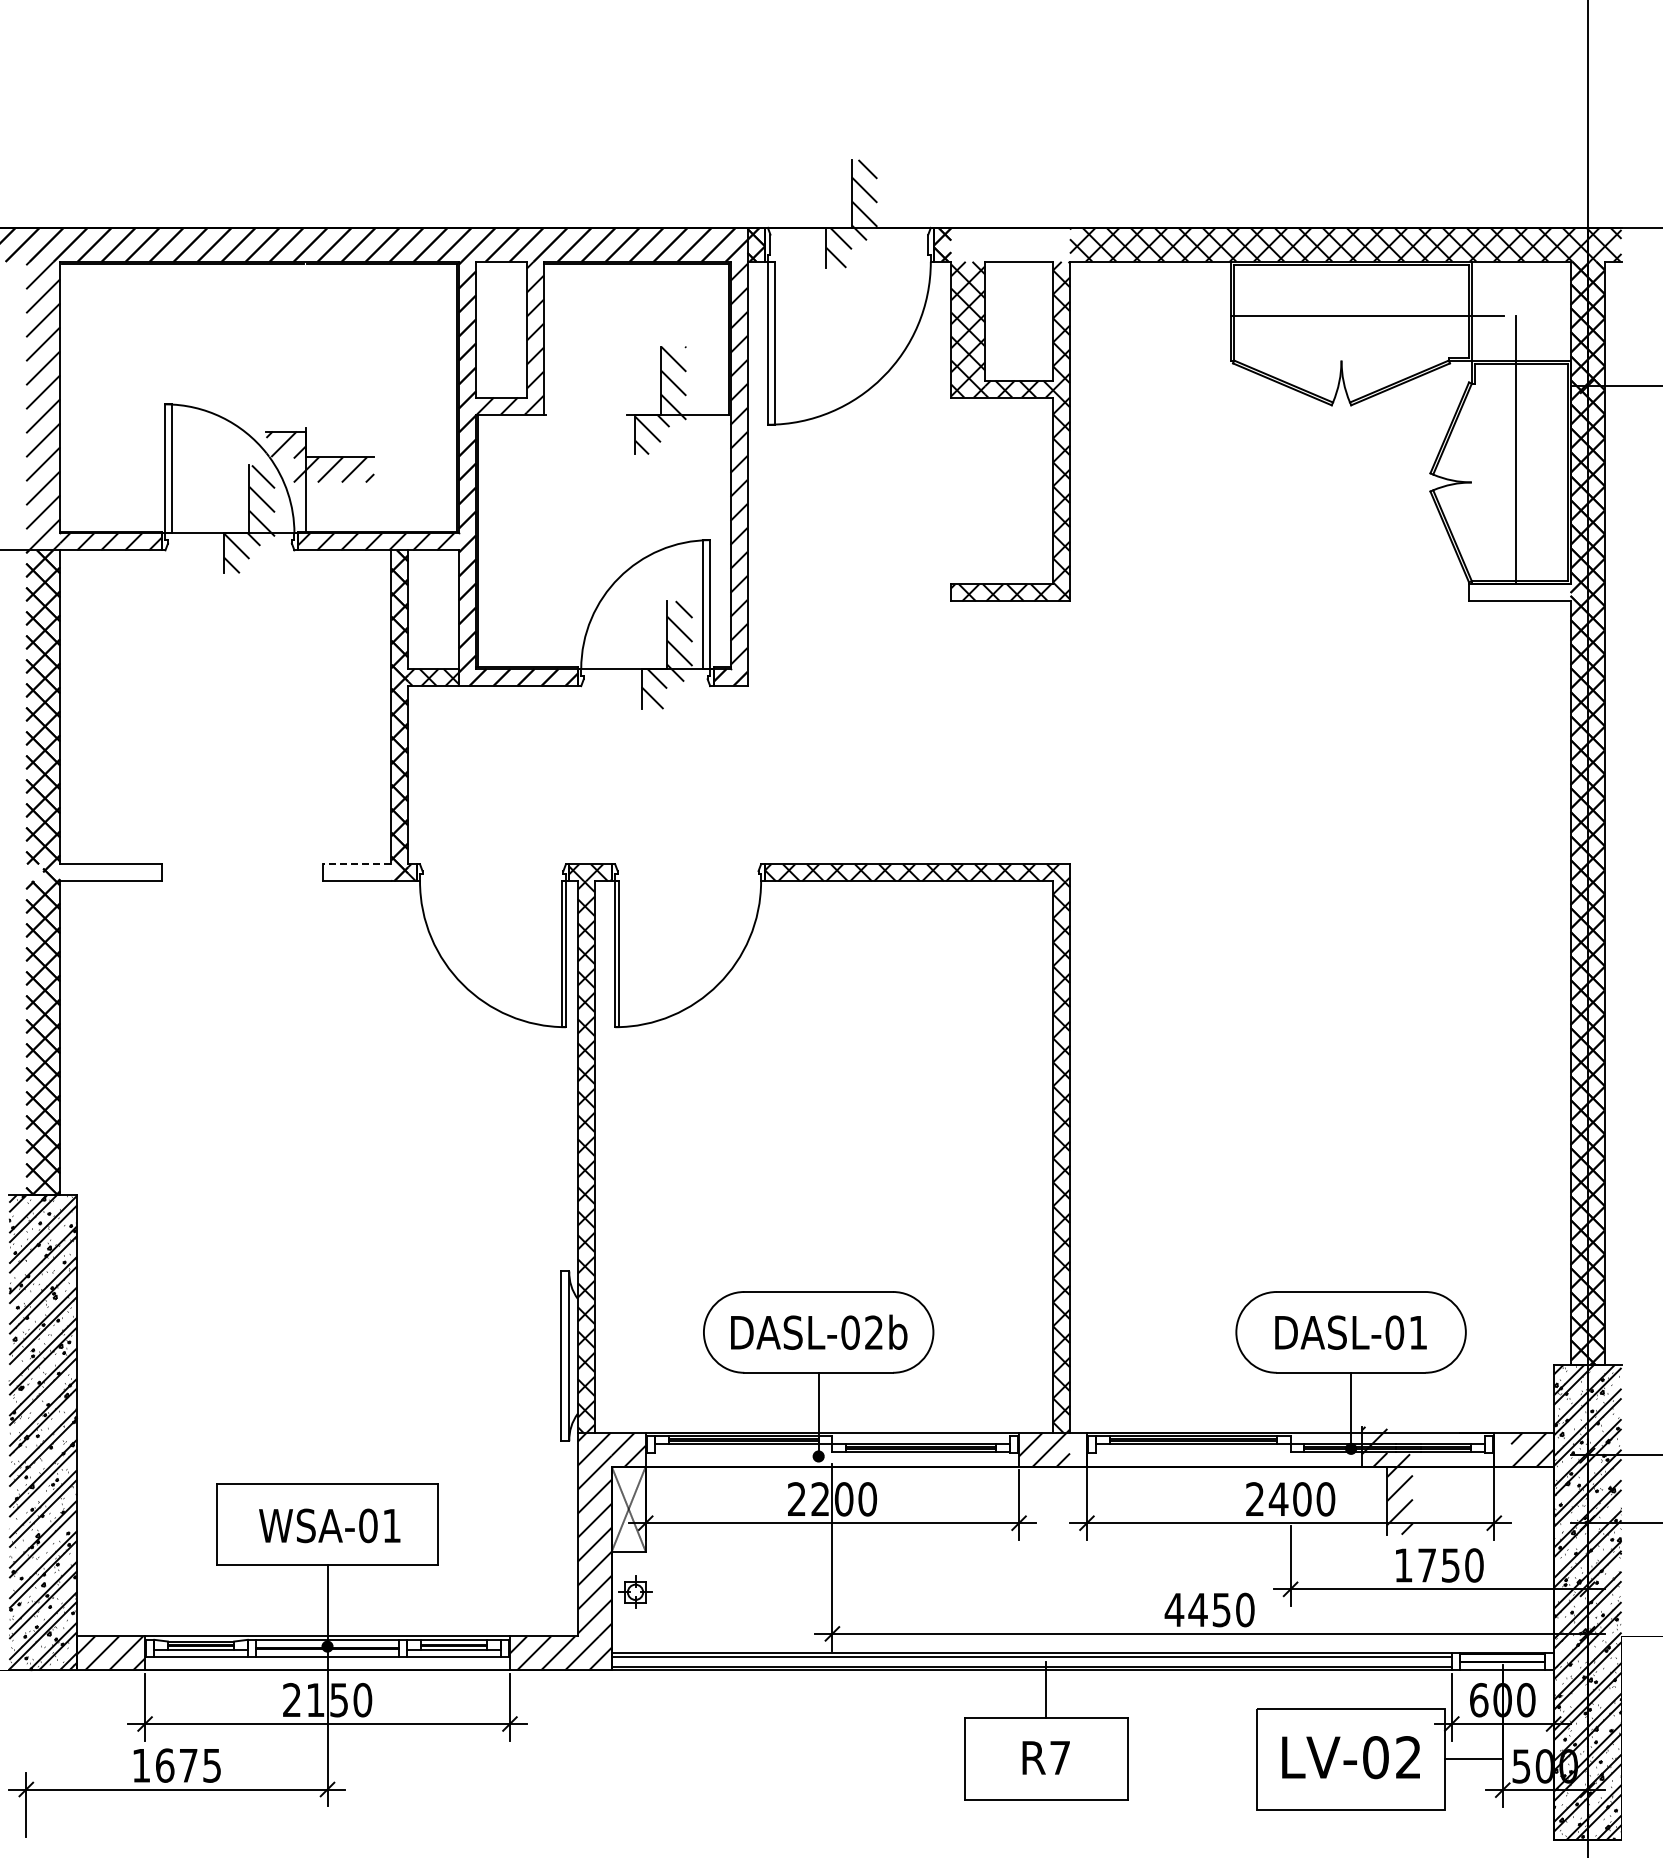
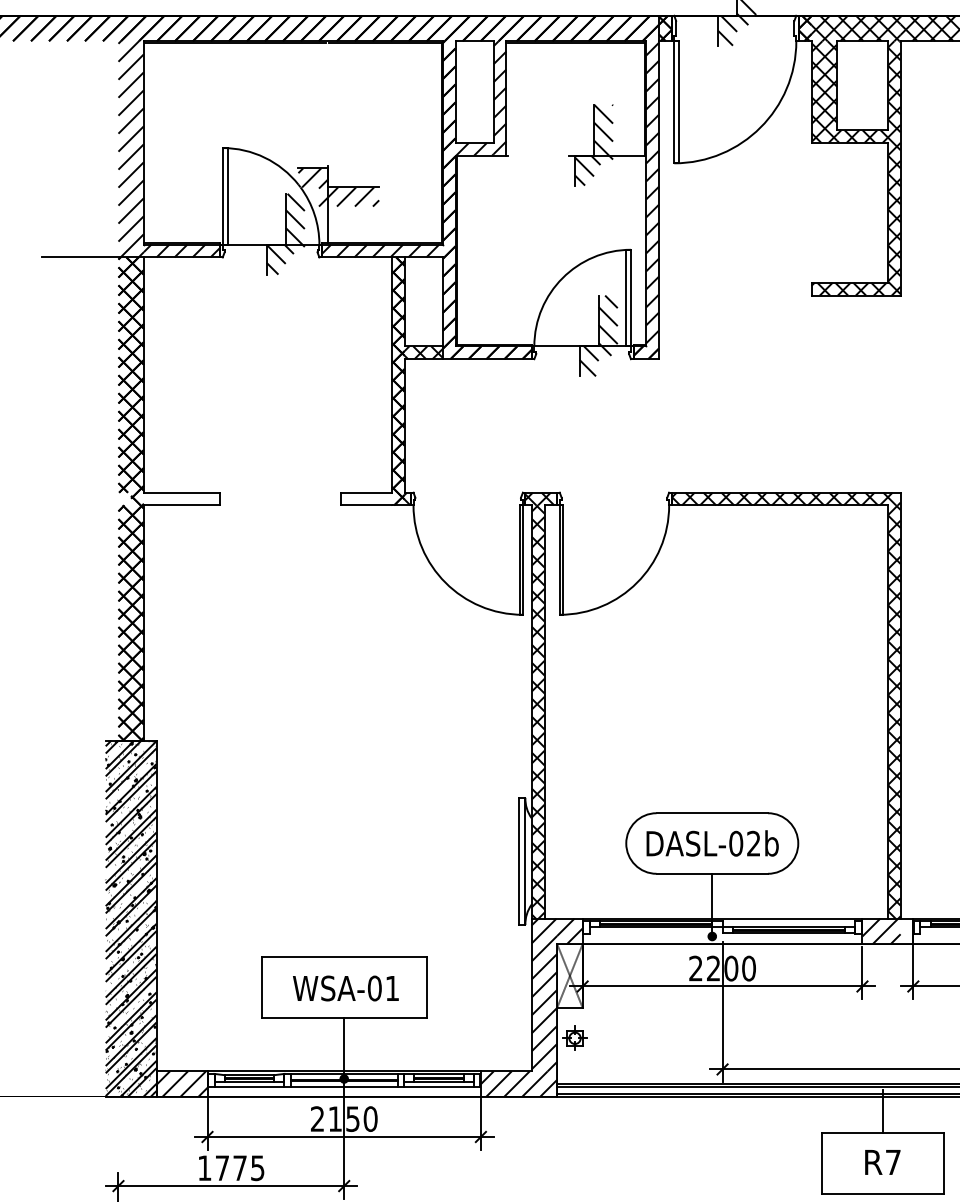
hatch: (1010, 244) -> (856, 28), added
line: (357, 864) -> (366, 492), dashed -> solid
text: (165, 1765) -> (222, 1168), 1675 -> 1775

